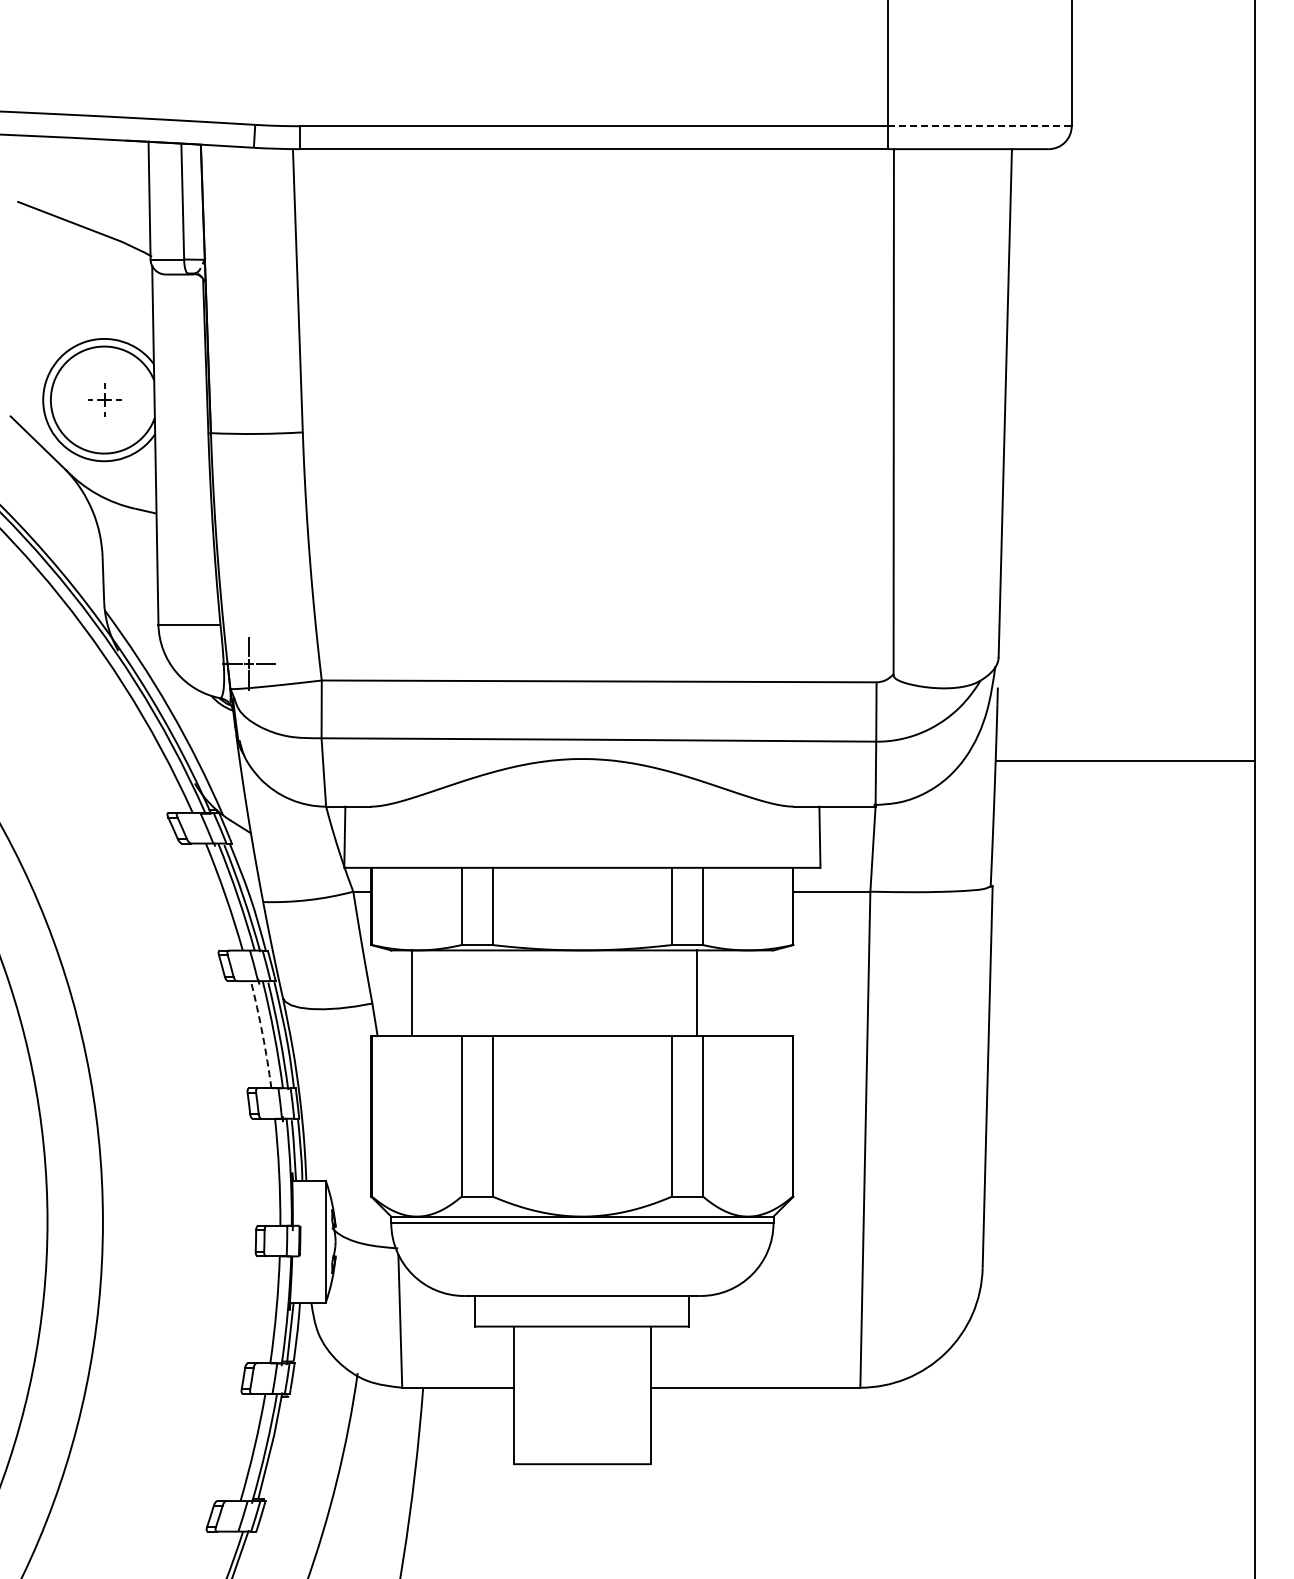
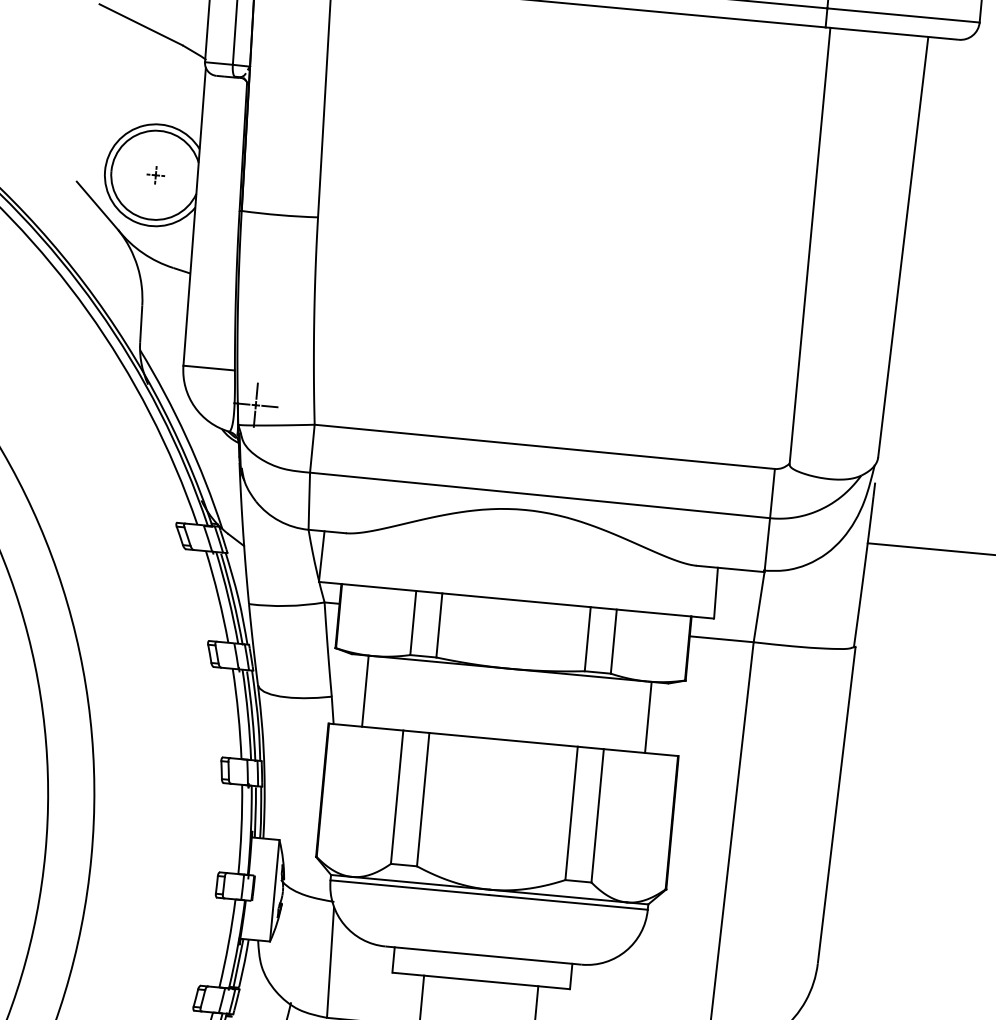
line: (979, 126) -> (903, 15), dashed -> solid
part: (103, 399) -> (155, 174), size x0.62
line: (696, 993) -> (648, 717), moved
arc: (262, 1034) -> (238, 713), dashed -> solid

